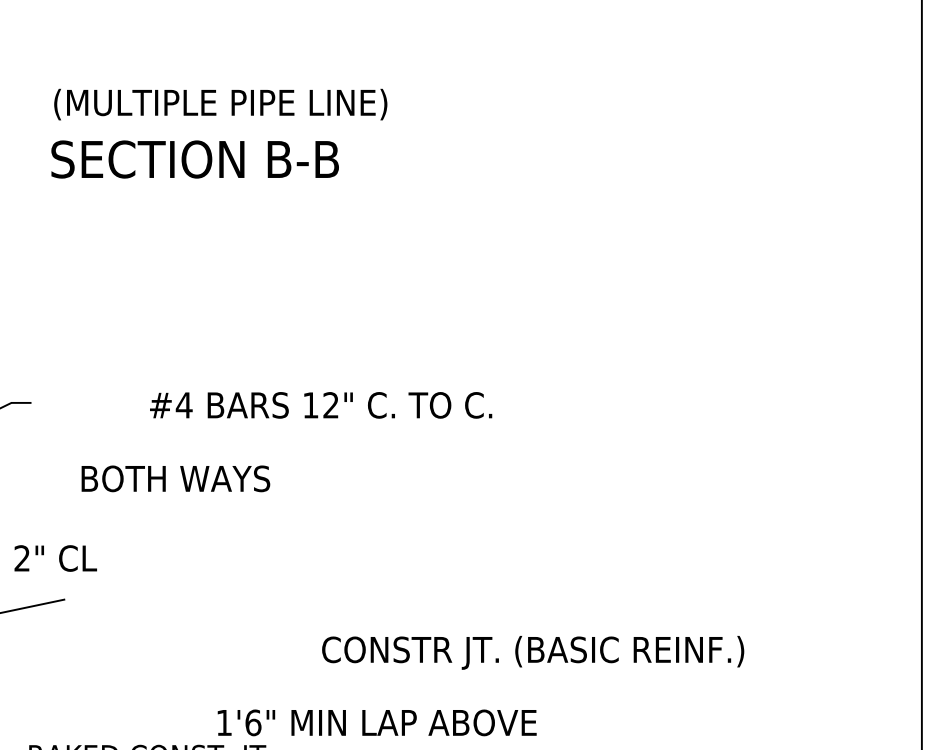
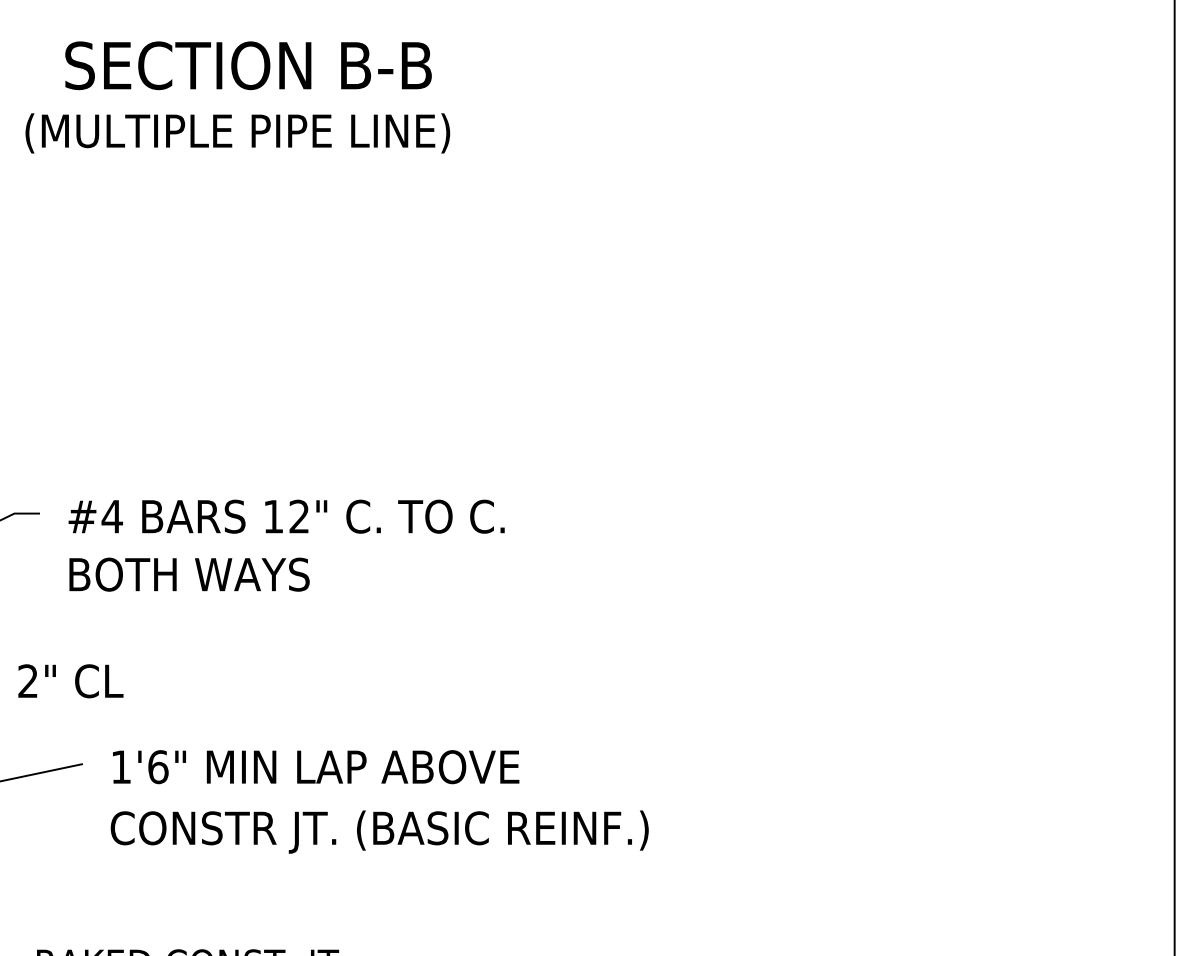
text: (220, 104) -> (237, 133), moved
text: (194, 159) -> (247, 65), moved
text: (321, 405) -> (287, 516), moved
text: (175, 478) -> (189, 574), moved
text: (55, 558) -> (70, 681), moved
text: (533, 652) -> (380, 831), moved
text: (376, 722) -> (315, 766), moved

